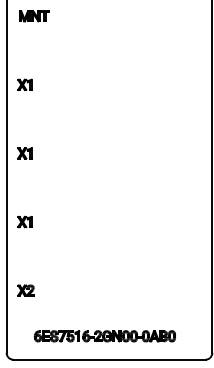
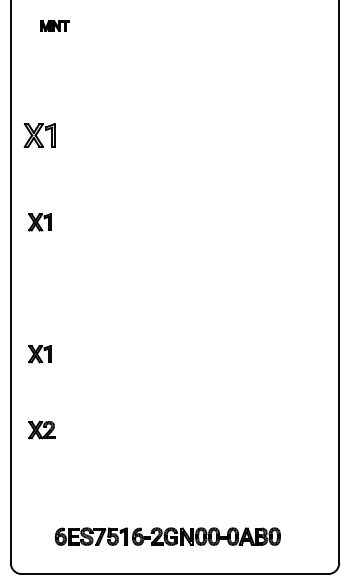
part: (34, 16) -> (55, 26), size x0.6
part: (24, 84) -> (39, 134), size x1.4
part: (24, 153) -> (39, 222), moved
part: (25, 290) -> (40, 429), moved

